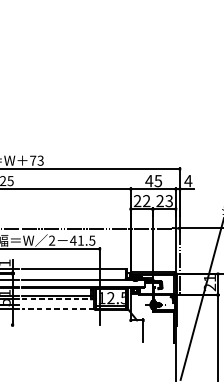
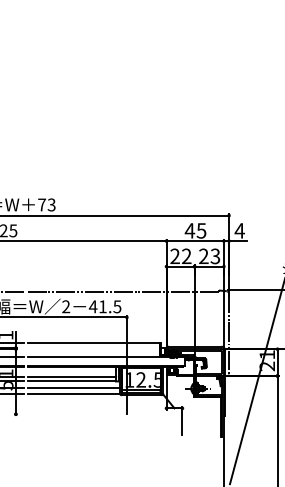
line: (57, 299) -> (72, 381), dashed -> solid
line: (57, 304) -> (73, 388), added
line: (57, 309) -> (73, 394), dashed -> solid

